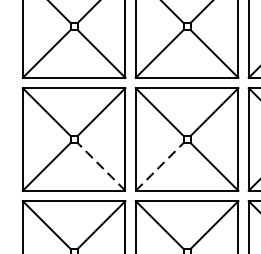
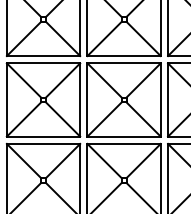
line: (100, 166) -> (62, 119), dashed -> solid
line: (159, 166) -> (104, 119), dashed -> solid

